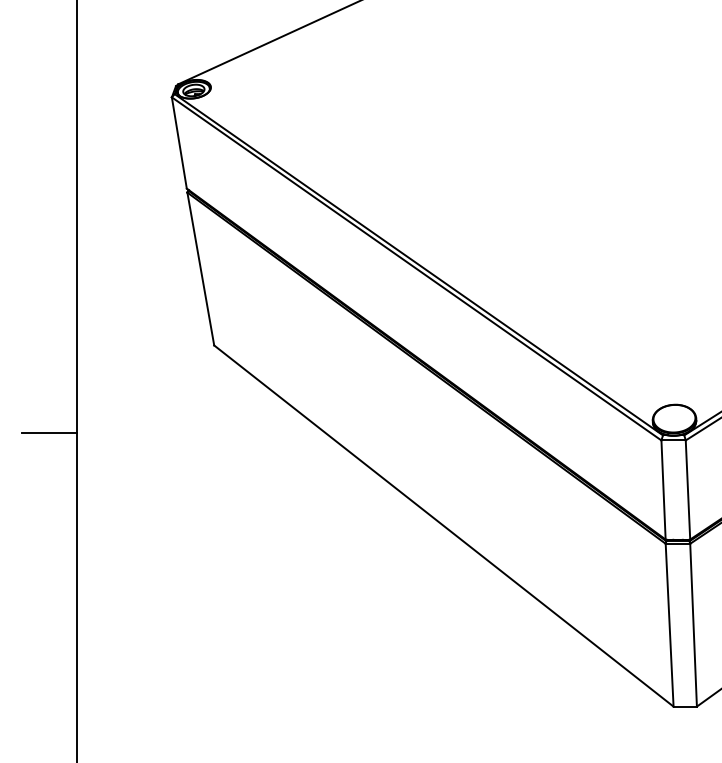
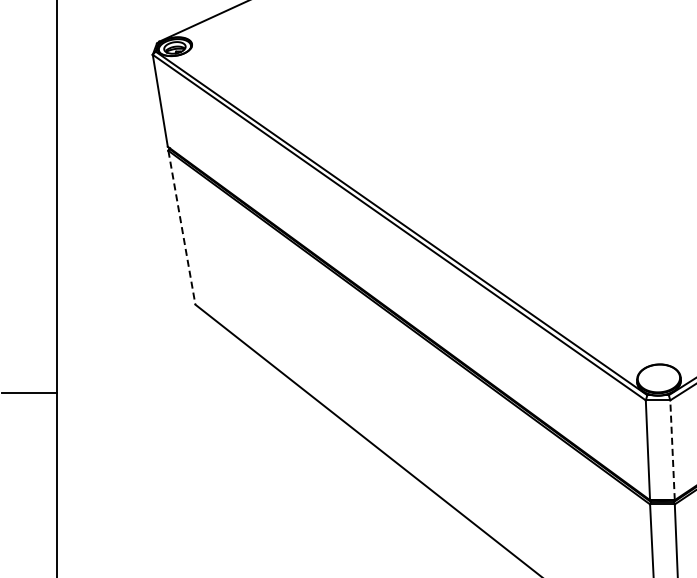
line: (200, 269) -> (181, 228), solid -> dashed
line: (687, 490) -> (672, 450), solid -> dashed

